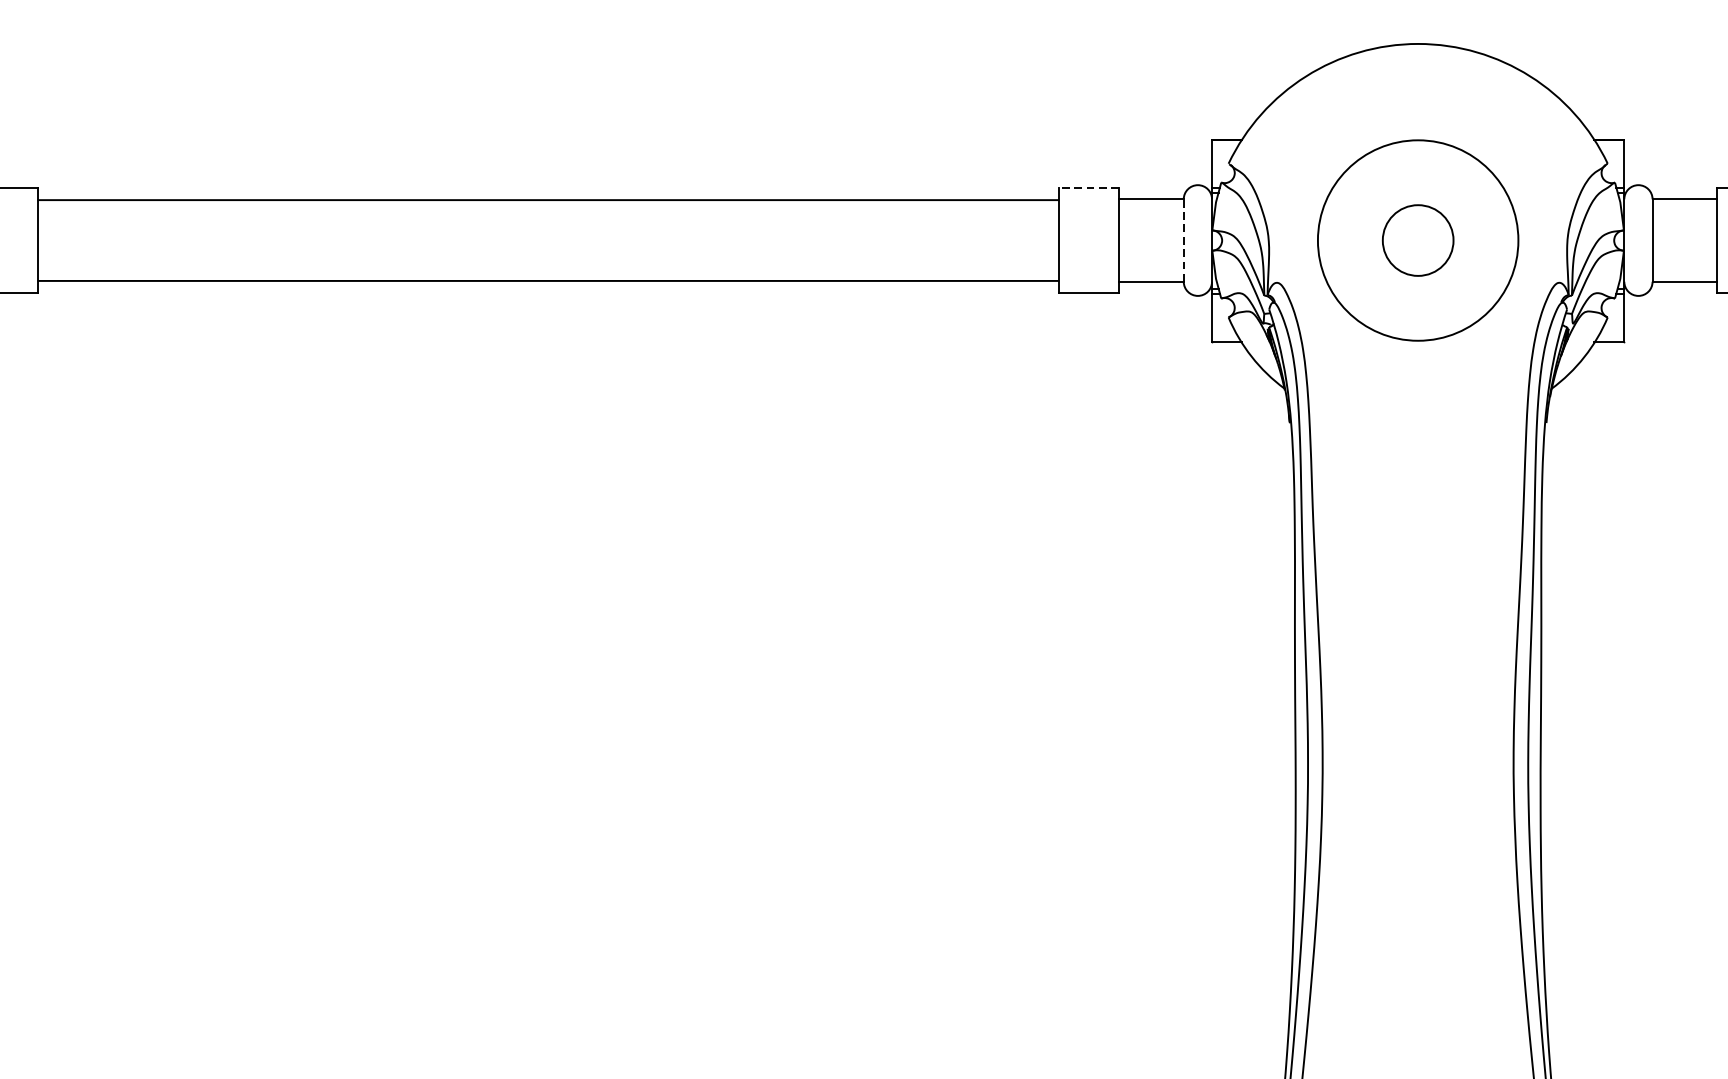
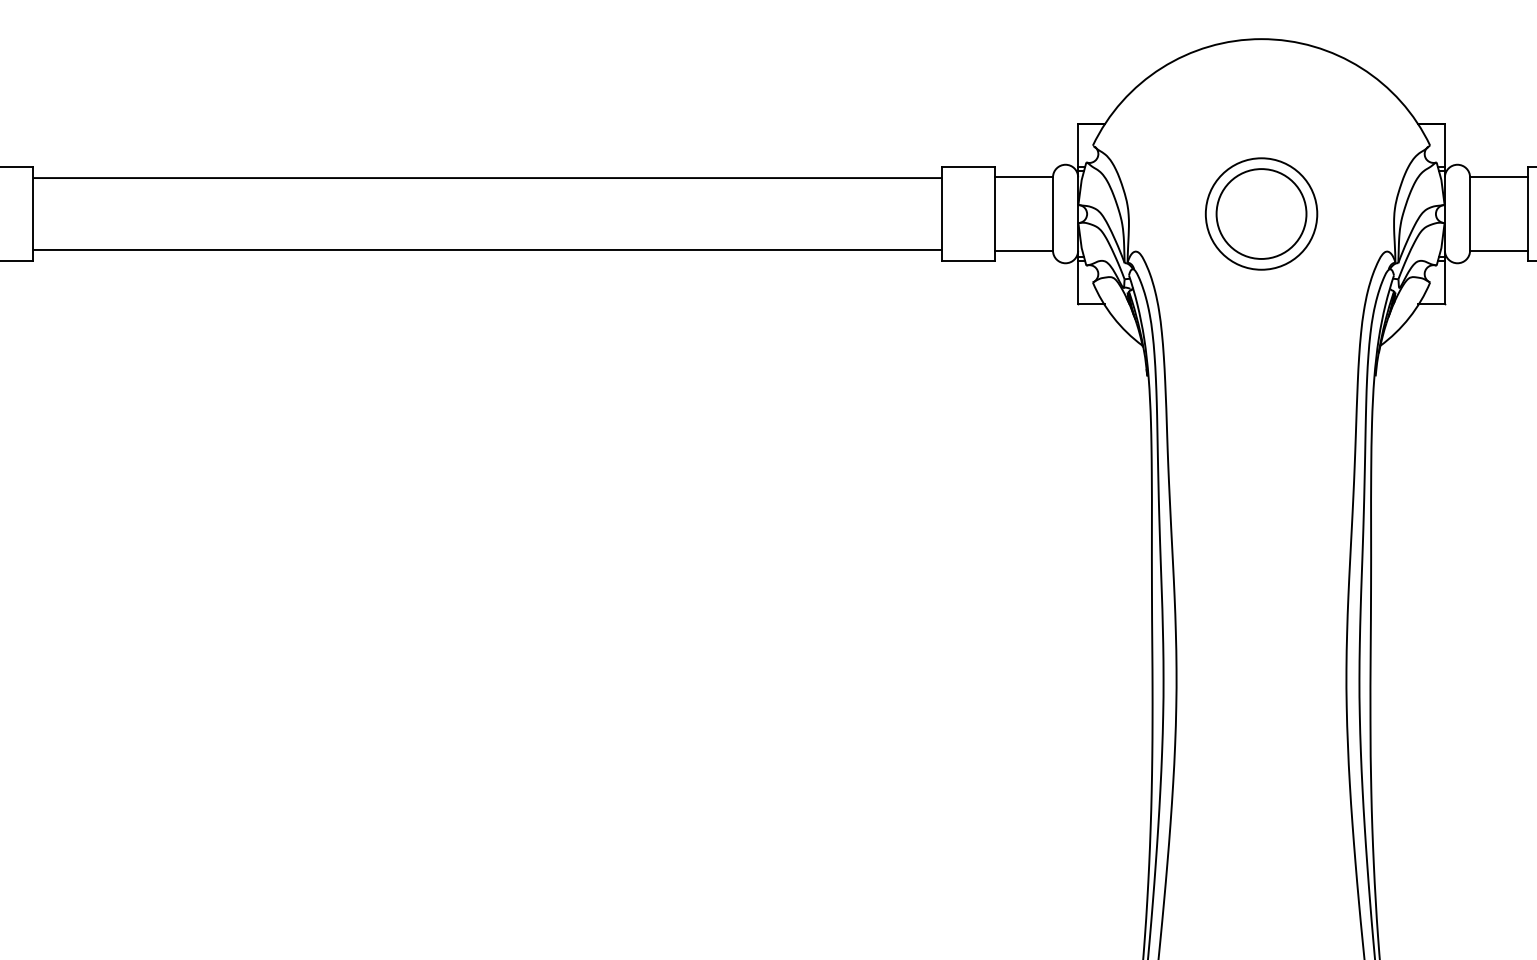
line: (1088, 188) -> (968, 167), dashed -> solid
circle: (1418, 239) -> (1261, 213), size x0.62
circle: (1418, 239) -> (1261, 213), size x1.43
line: (1183, 241) -> (1052, 214), dashed -> solid

